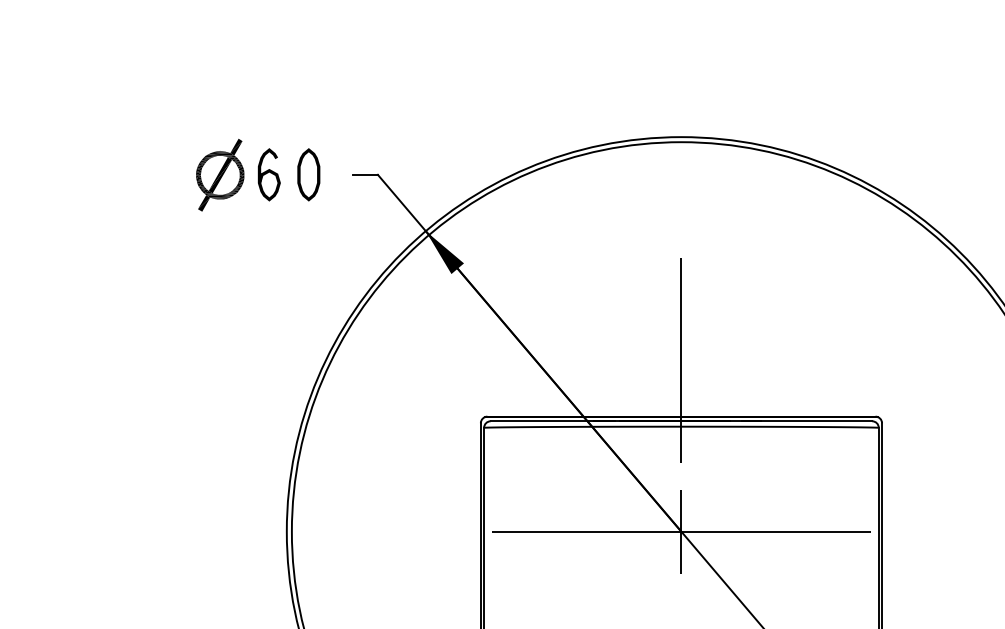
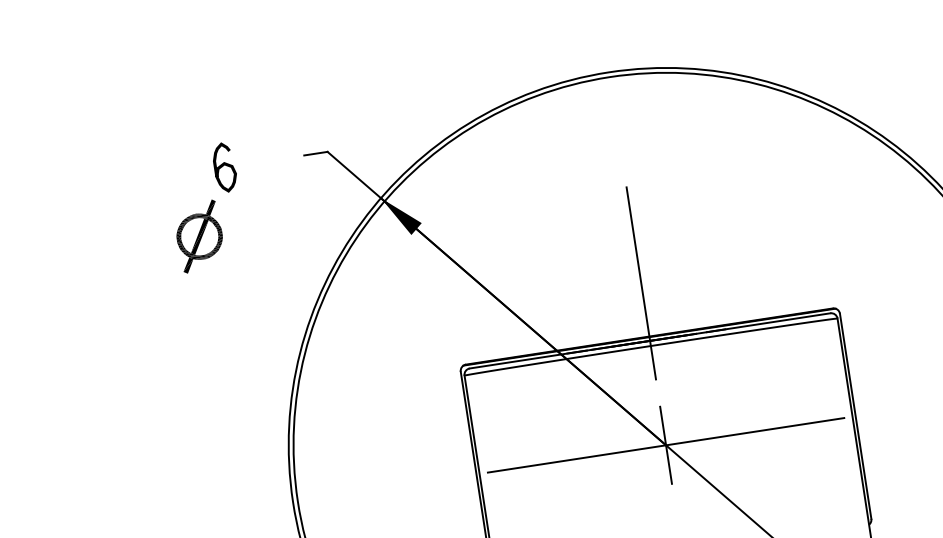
part: (308, 174) -> (261, 161), removed
part: (220, 175) -> (199, 236), moved

